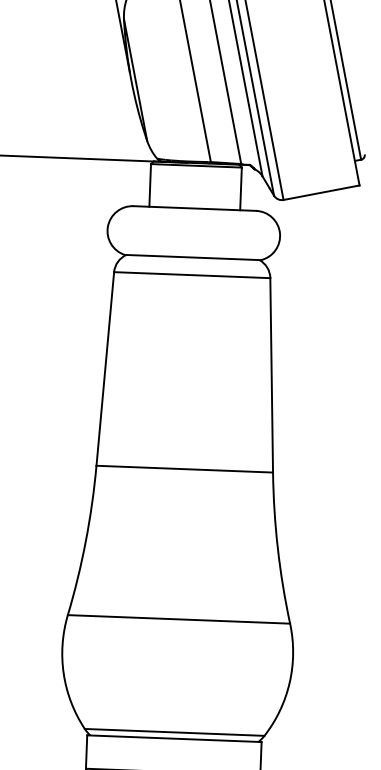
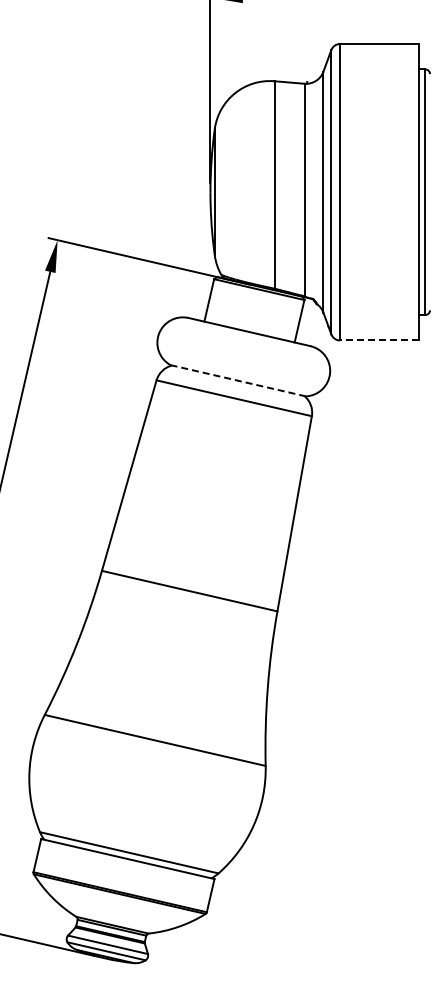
line: (320, 192) -> (378, 340), solid -> dashed
line: (193, 257) -> (238, 380), solid -> dashed

